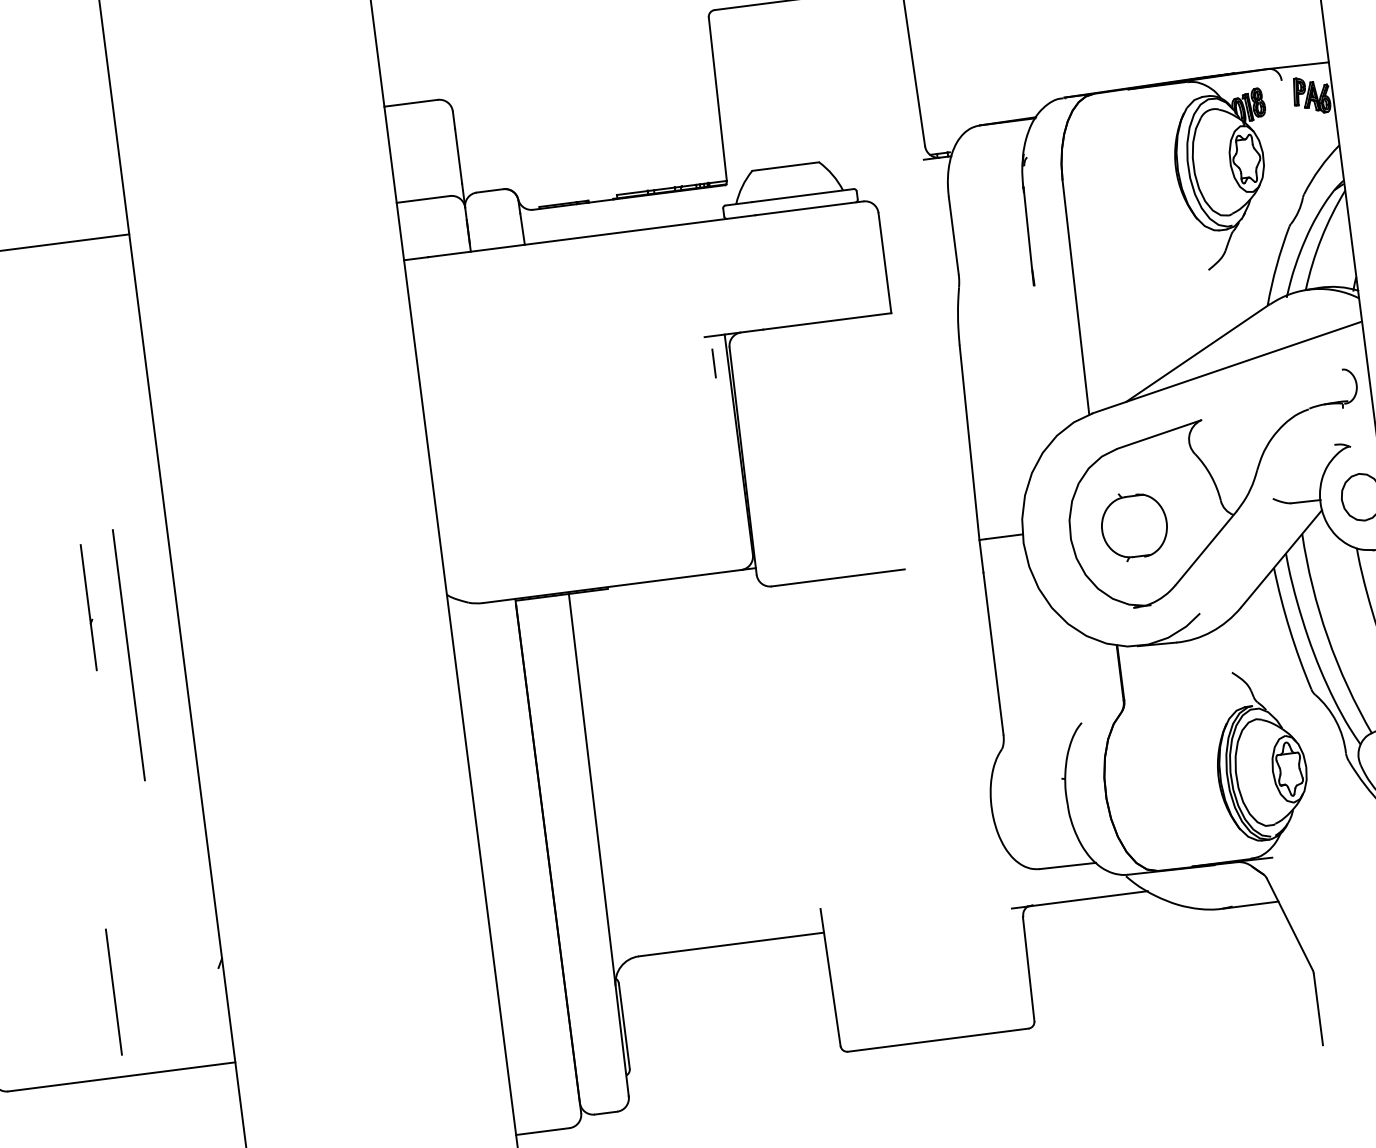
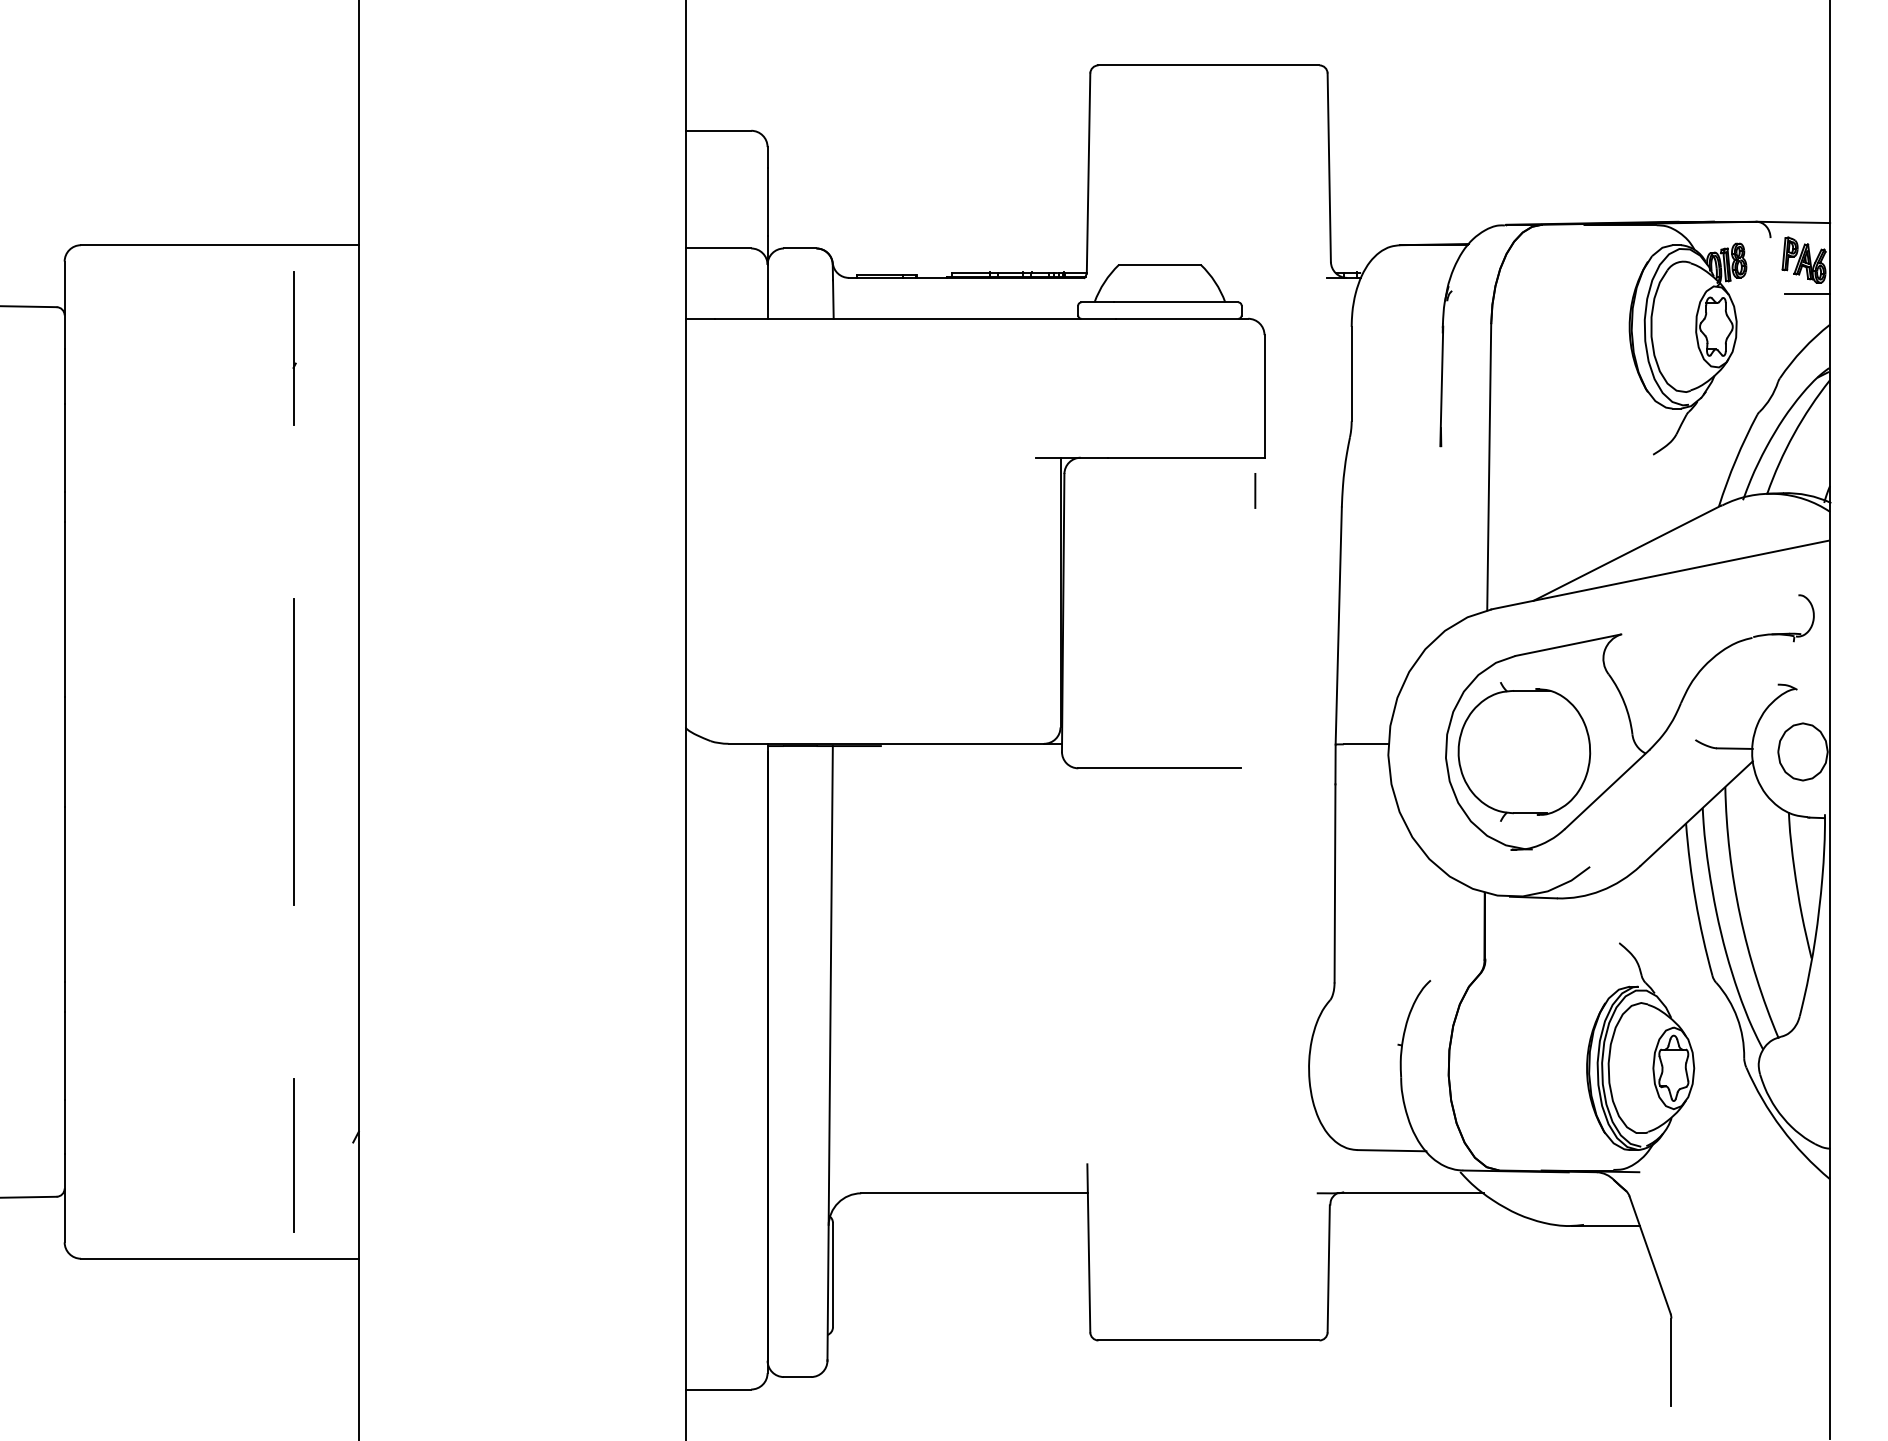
line: (1317, 123) -> (1807, 294), added
line: (714, 363) -> (1255, 490), moved
part: (1134, 526) -> (1524, 751), size x1.67
part: (89, 607) -> (294, 348), moved
line: (113, 992) -> (293, 1155), moved

